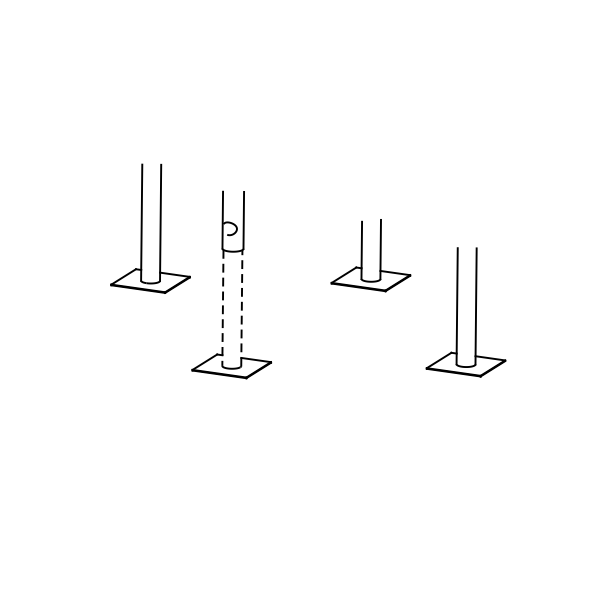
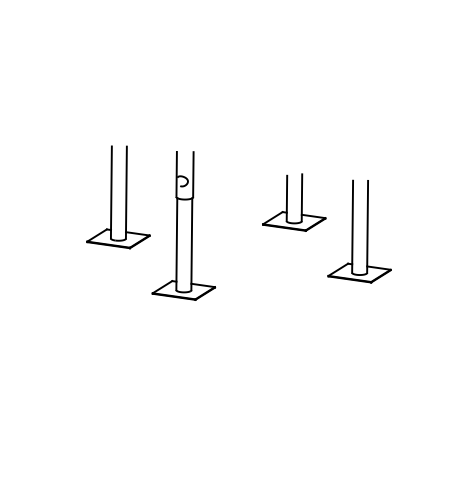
part: (150, 228) -> (118, 197), moved
line: (241, 307) -> (191, 243), dashed -> solid
line: (222, 308) -> (176, 244), dashed -> solid
part: (465, 312) -> (359, 231), moved

